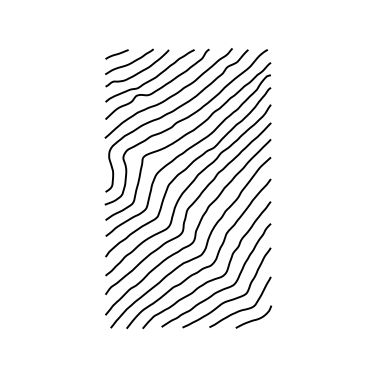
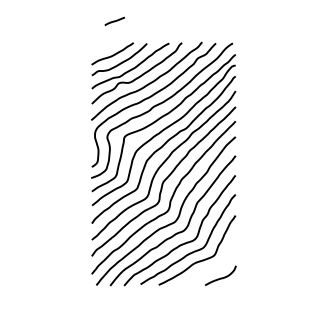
line: (116, 54) -> (114, 21), moved
curve: (243, 308) -> (211, 268), removed

